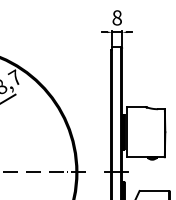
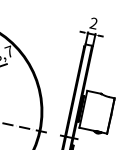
text: (116, 17) -> (93, 23), 8 -> 2

